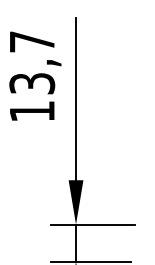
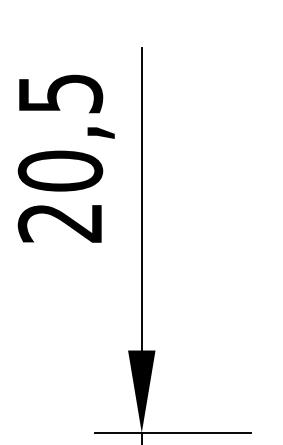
text: (32, 76) -> (60, 157), 13,7 -> 20,5

